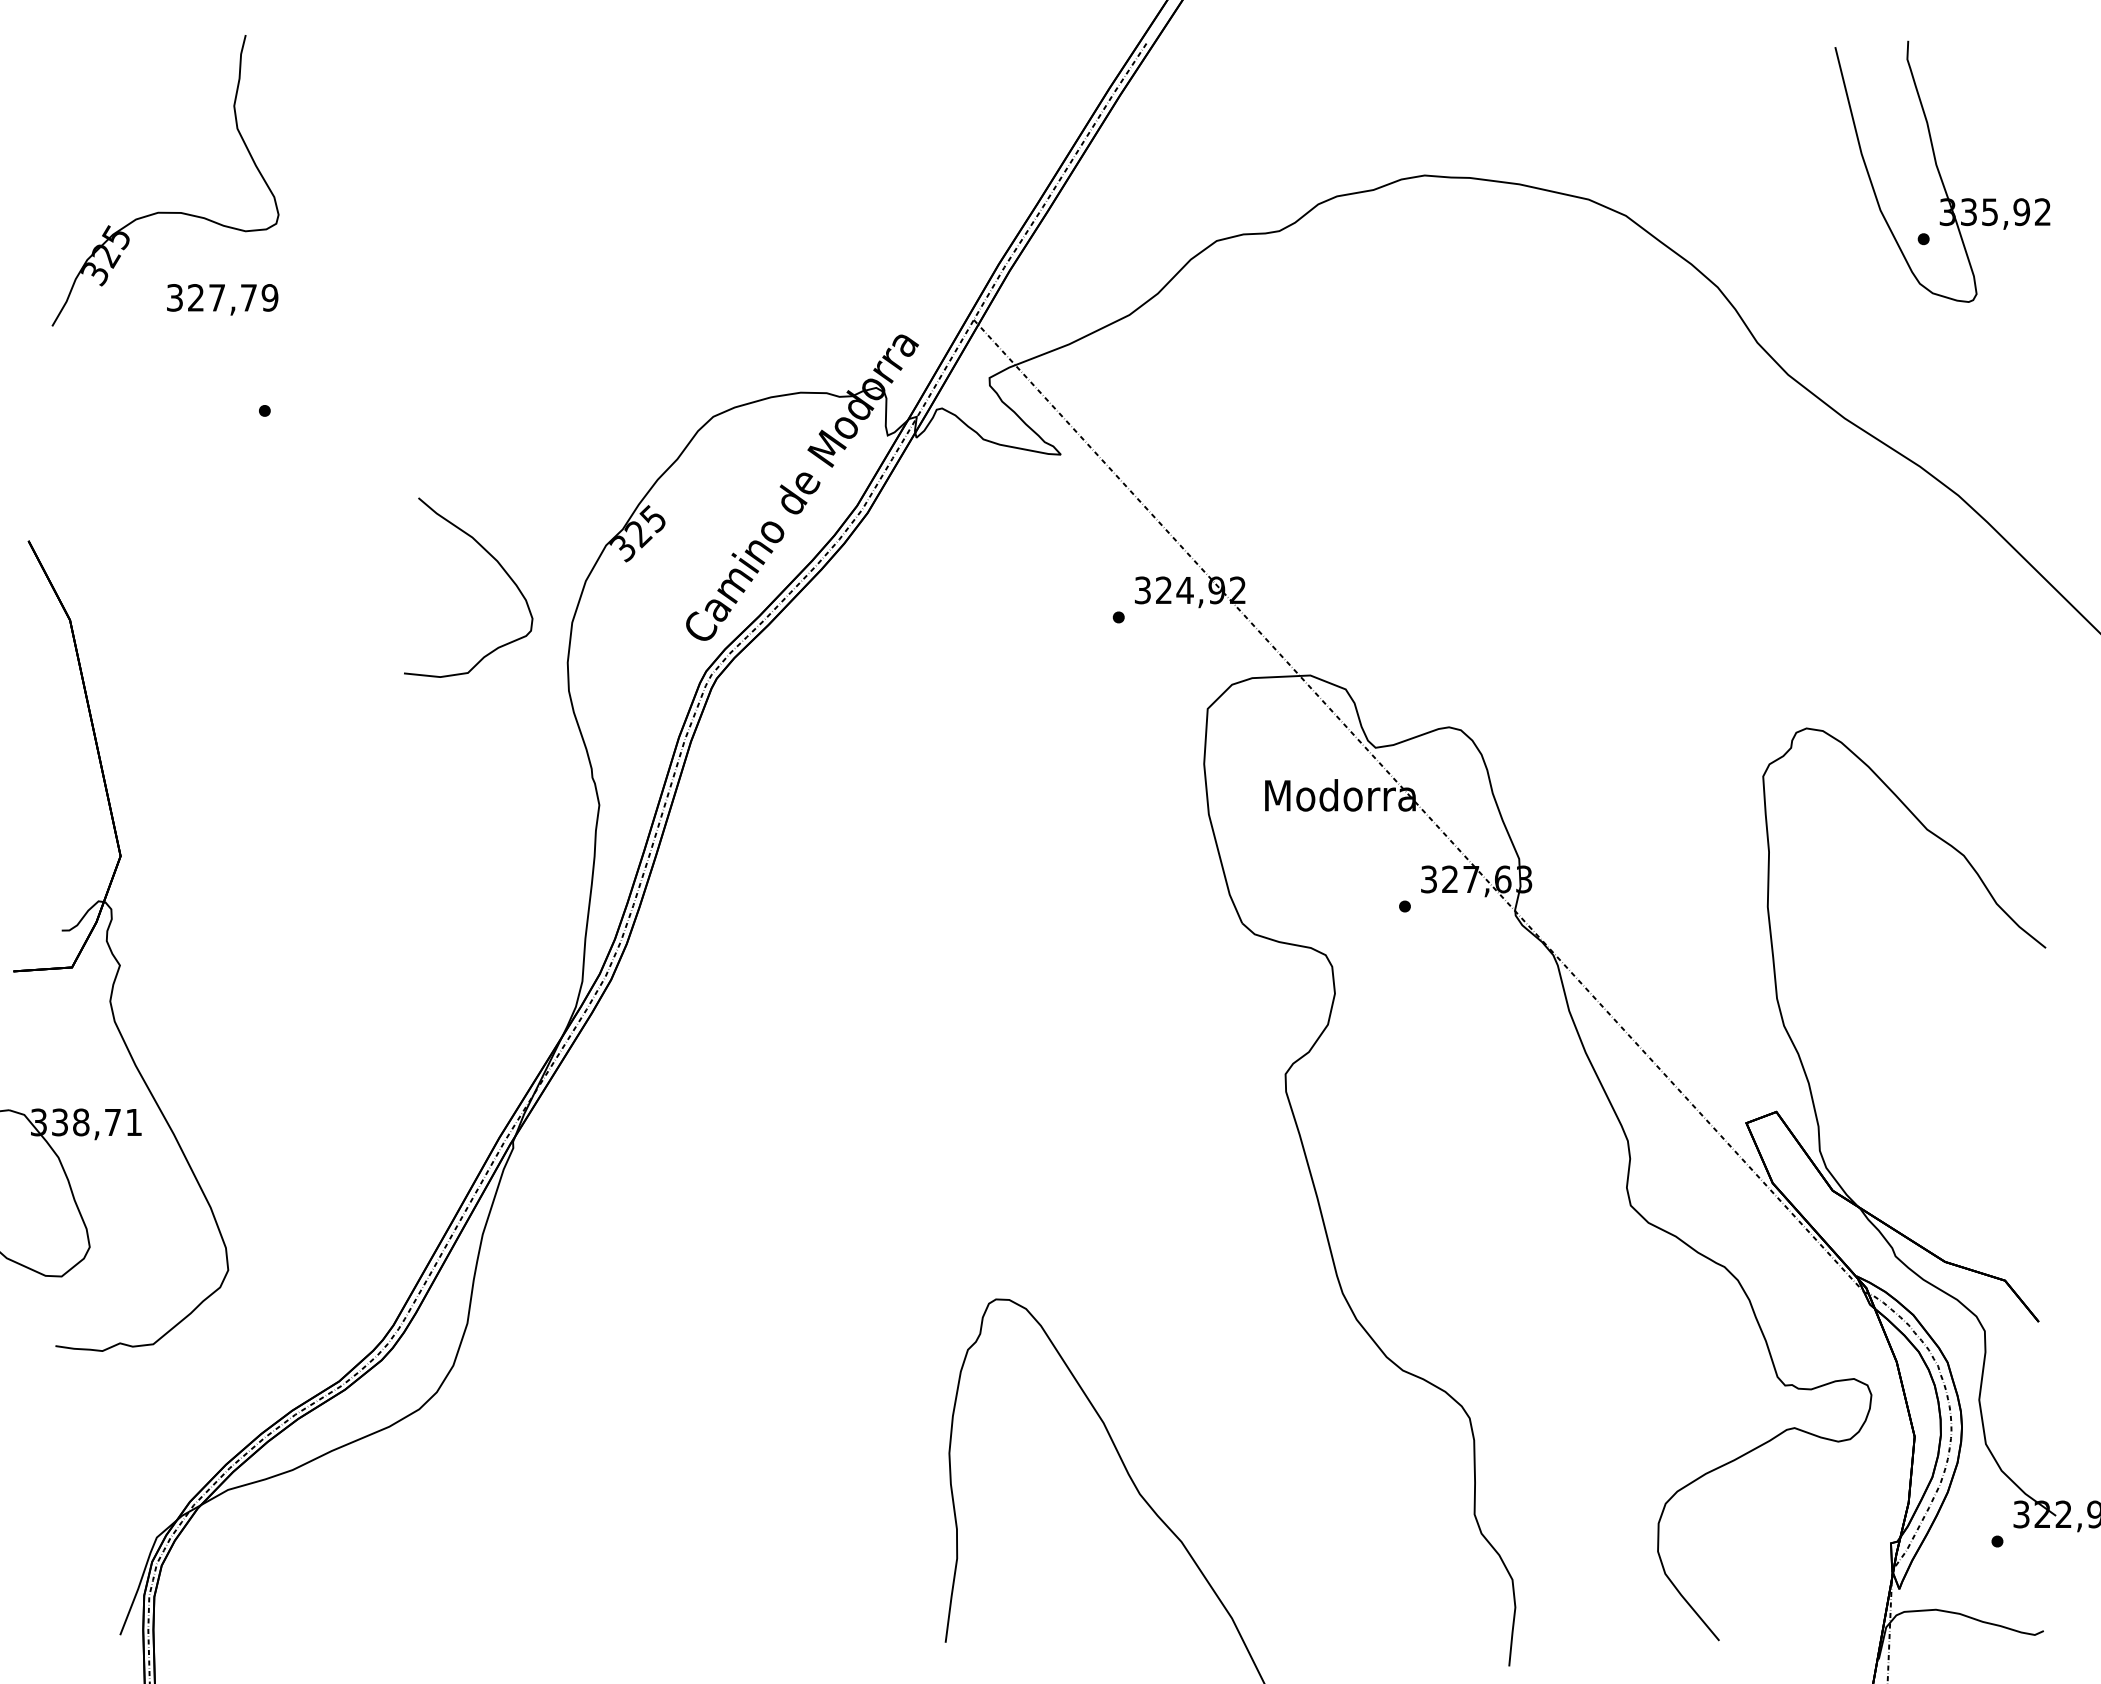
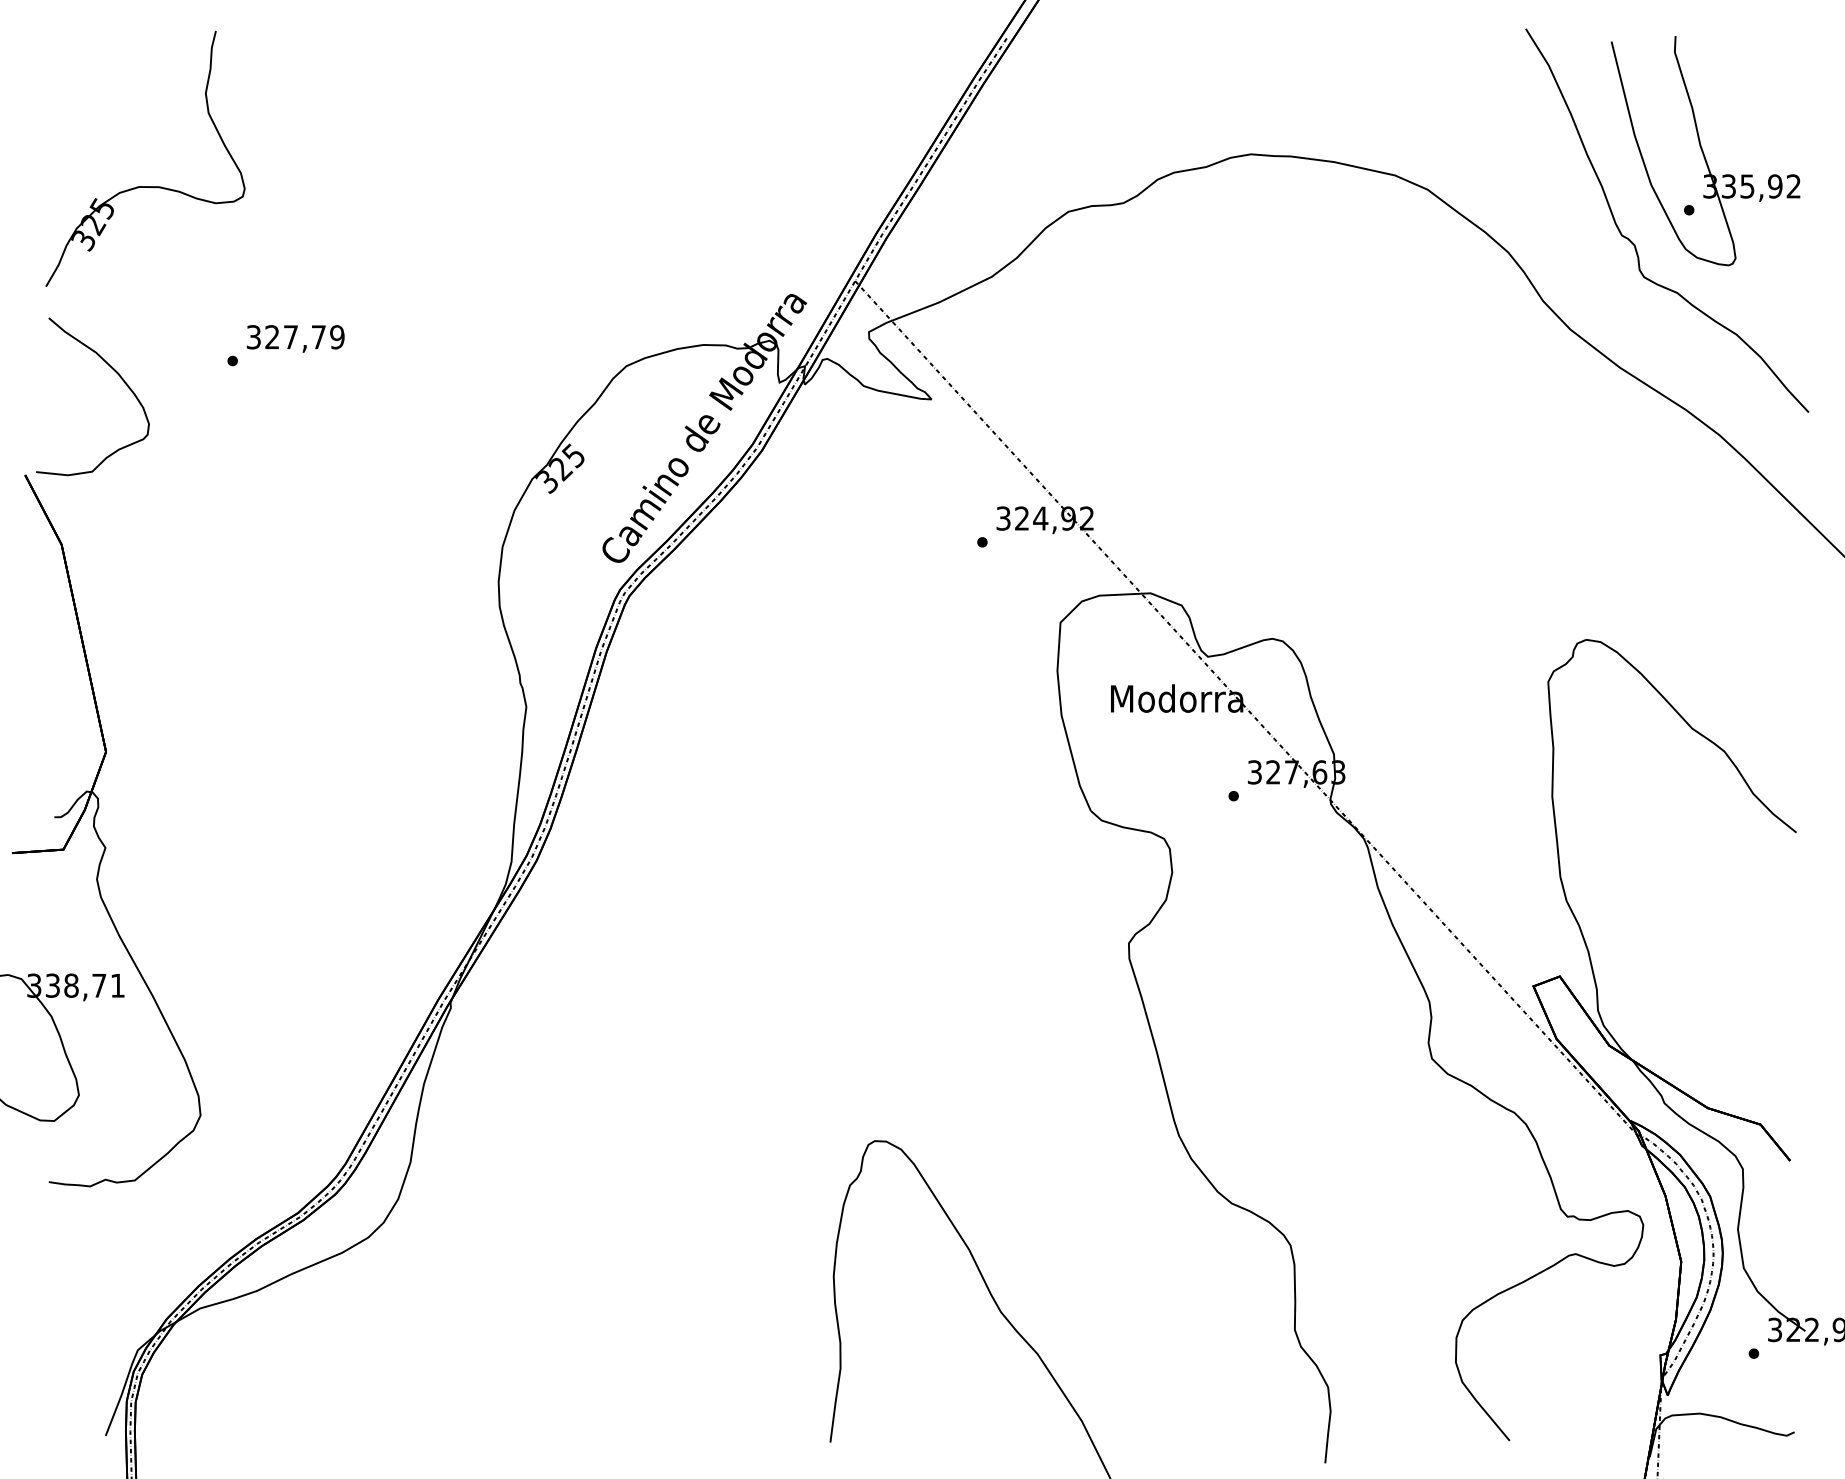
curve: (1862, 278) -> (1635, 244), added
text: (222, 299) -> (295, 338), moved
curve: (498, 564) -> (119, 376), moved

